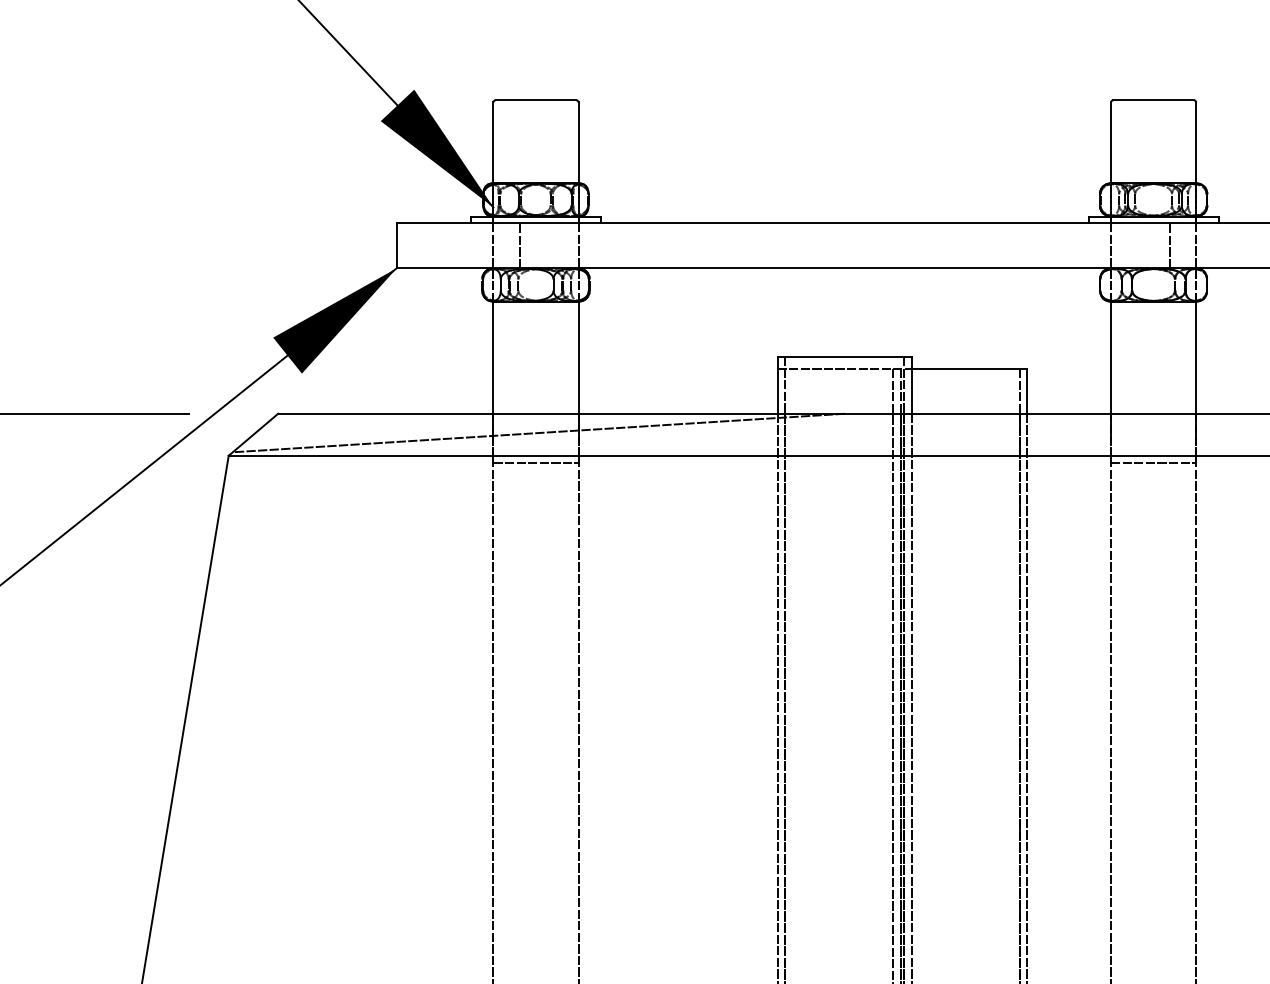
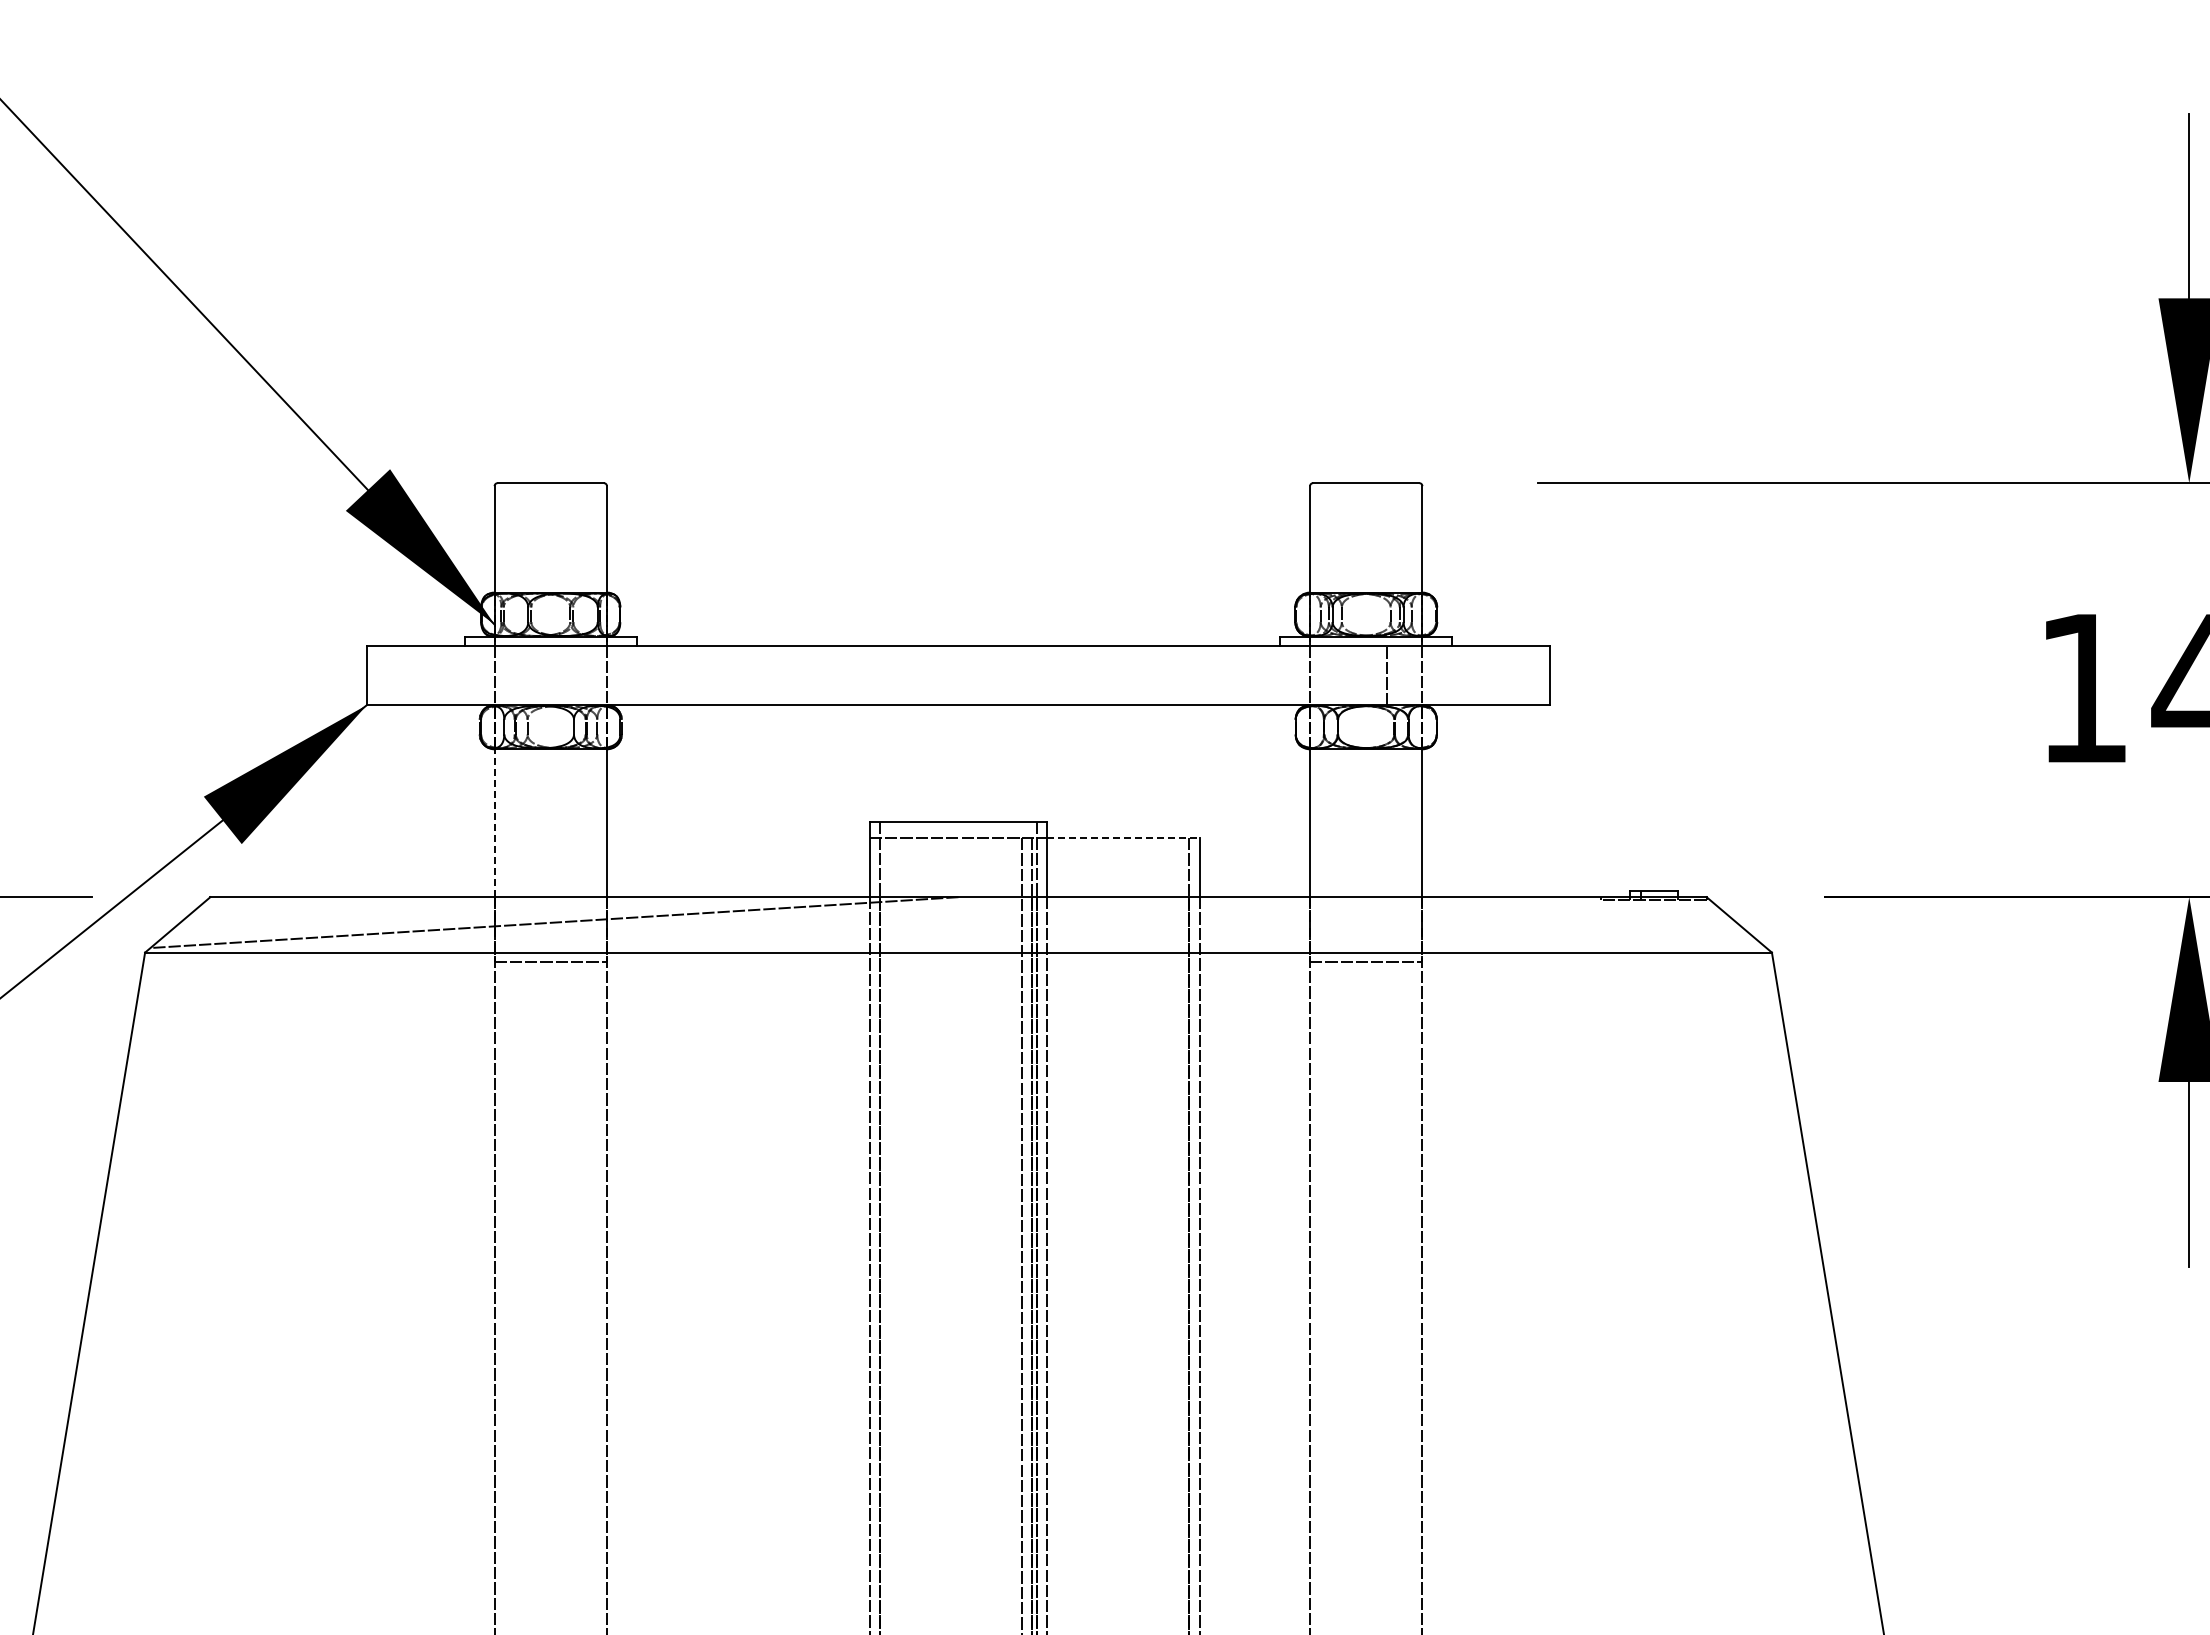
line: (519, 245) -> (529, 674), removed
line: (493, 357) -> (494, 823), solid -> dashed
line: (969, 369) -> (1123, 838), solid -> dashed

